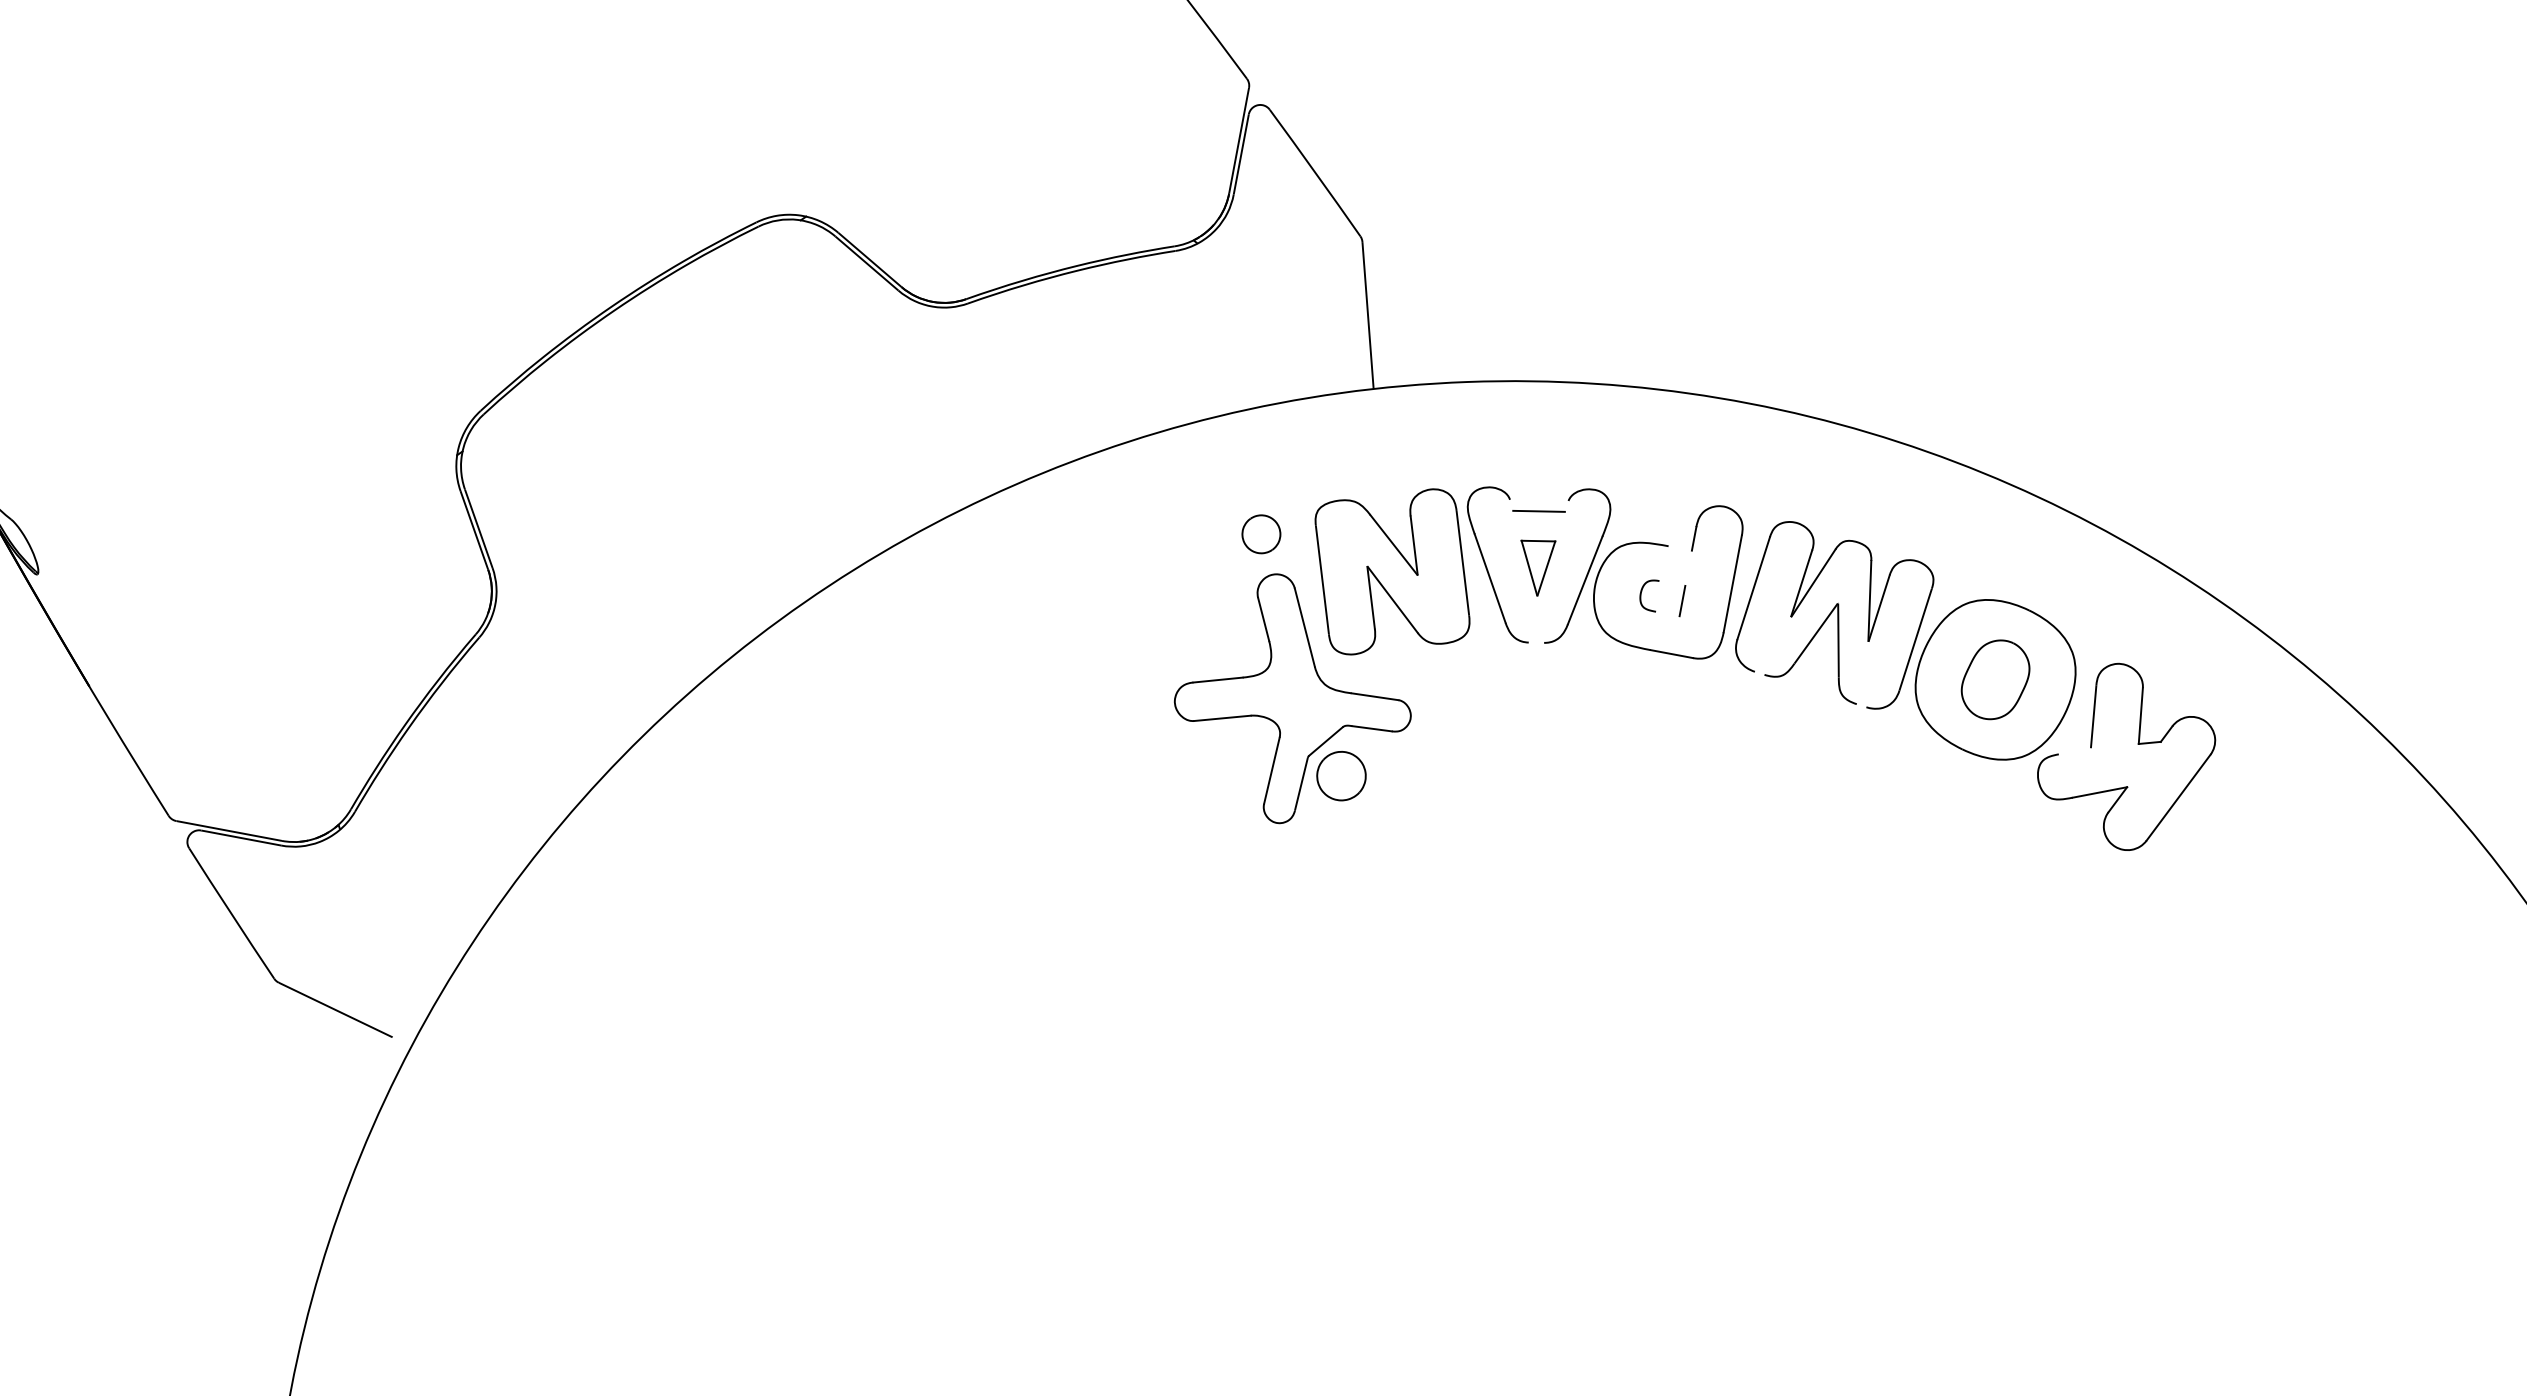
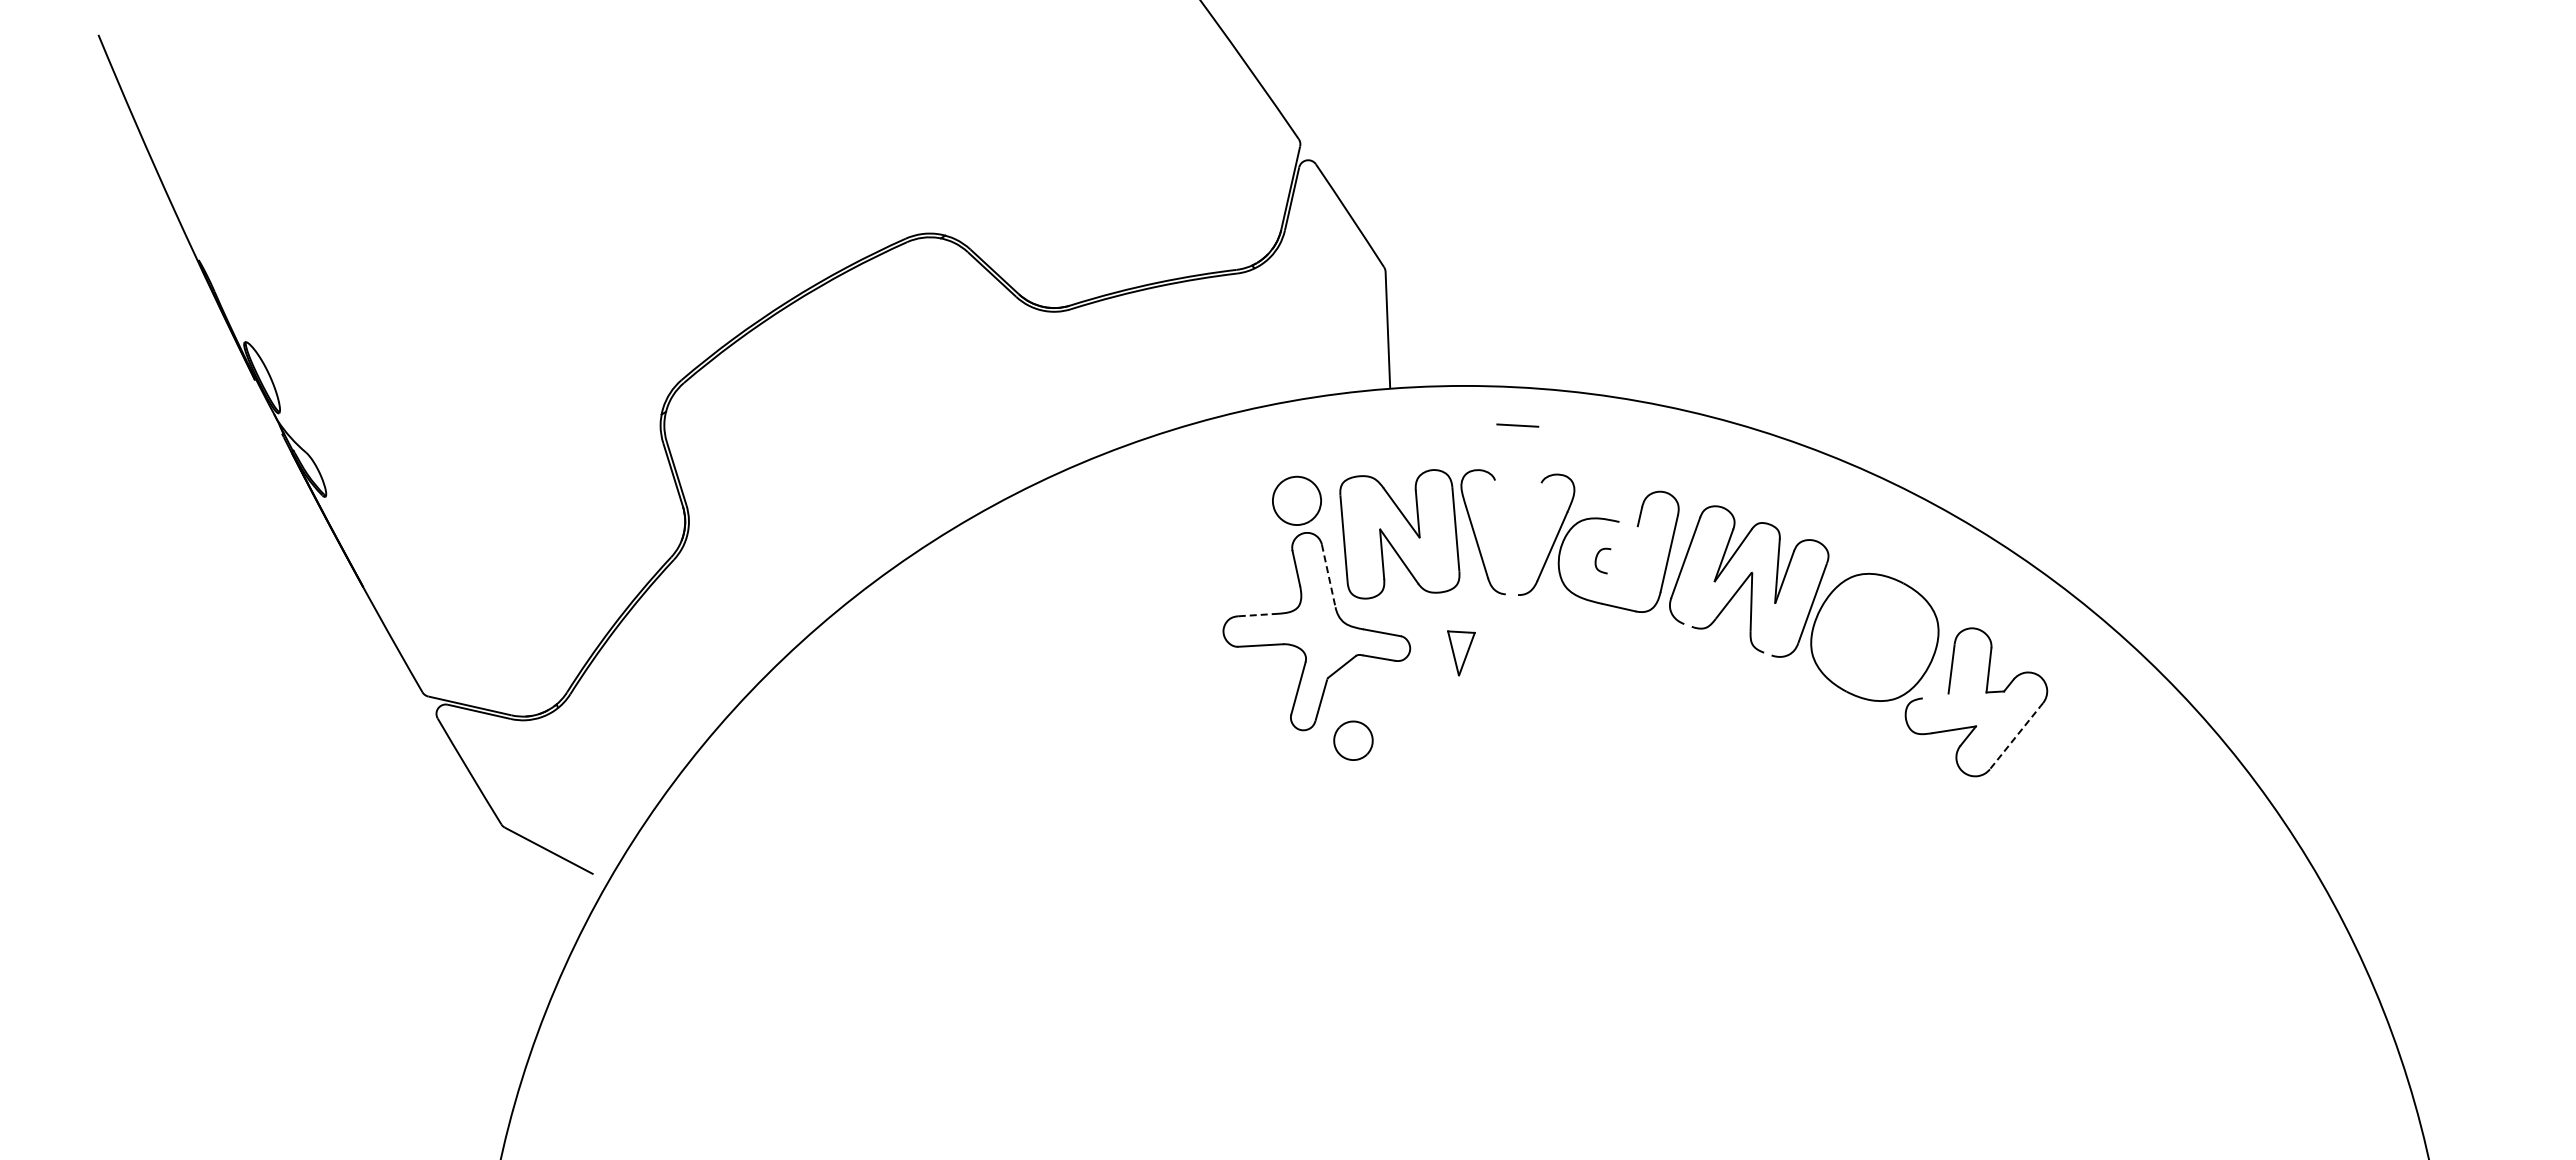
line: (1538, 511) -> (1517, 425), moved
part: (1260, 534) -> (1296, 500), size x1.6
part: (1539, 567) -> (1461, 653), moved
line: (1681, 600) -> (1628, 565), removed
line: (1304, 628) -> (1328, 576), solid -> dashed
part: (1995, 679) -> (1874, 637), removed
line: (1218, 680) -> (1258, 615), solid -> dashed
part: (1341, 775) -> (1353, 740), moved
line: (2178, 798) -> (2016, 736), solid -> dashed

